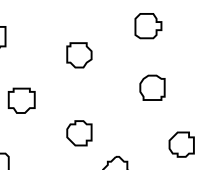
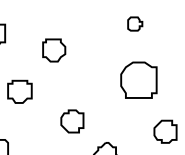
part: (148, 26) -> (135, 24), size x0.6
part: (79, 55) -> (54, 50), moved
part: (152, 87) -> (138, 79), size x1.6

